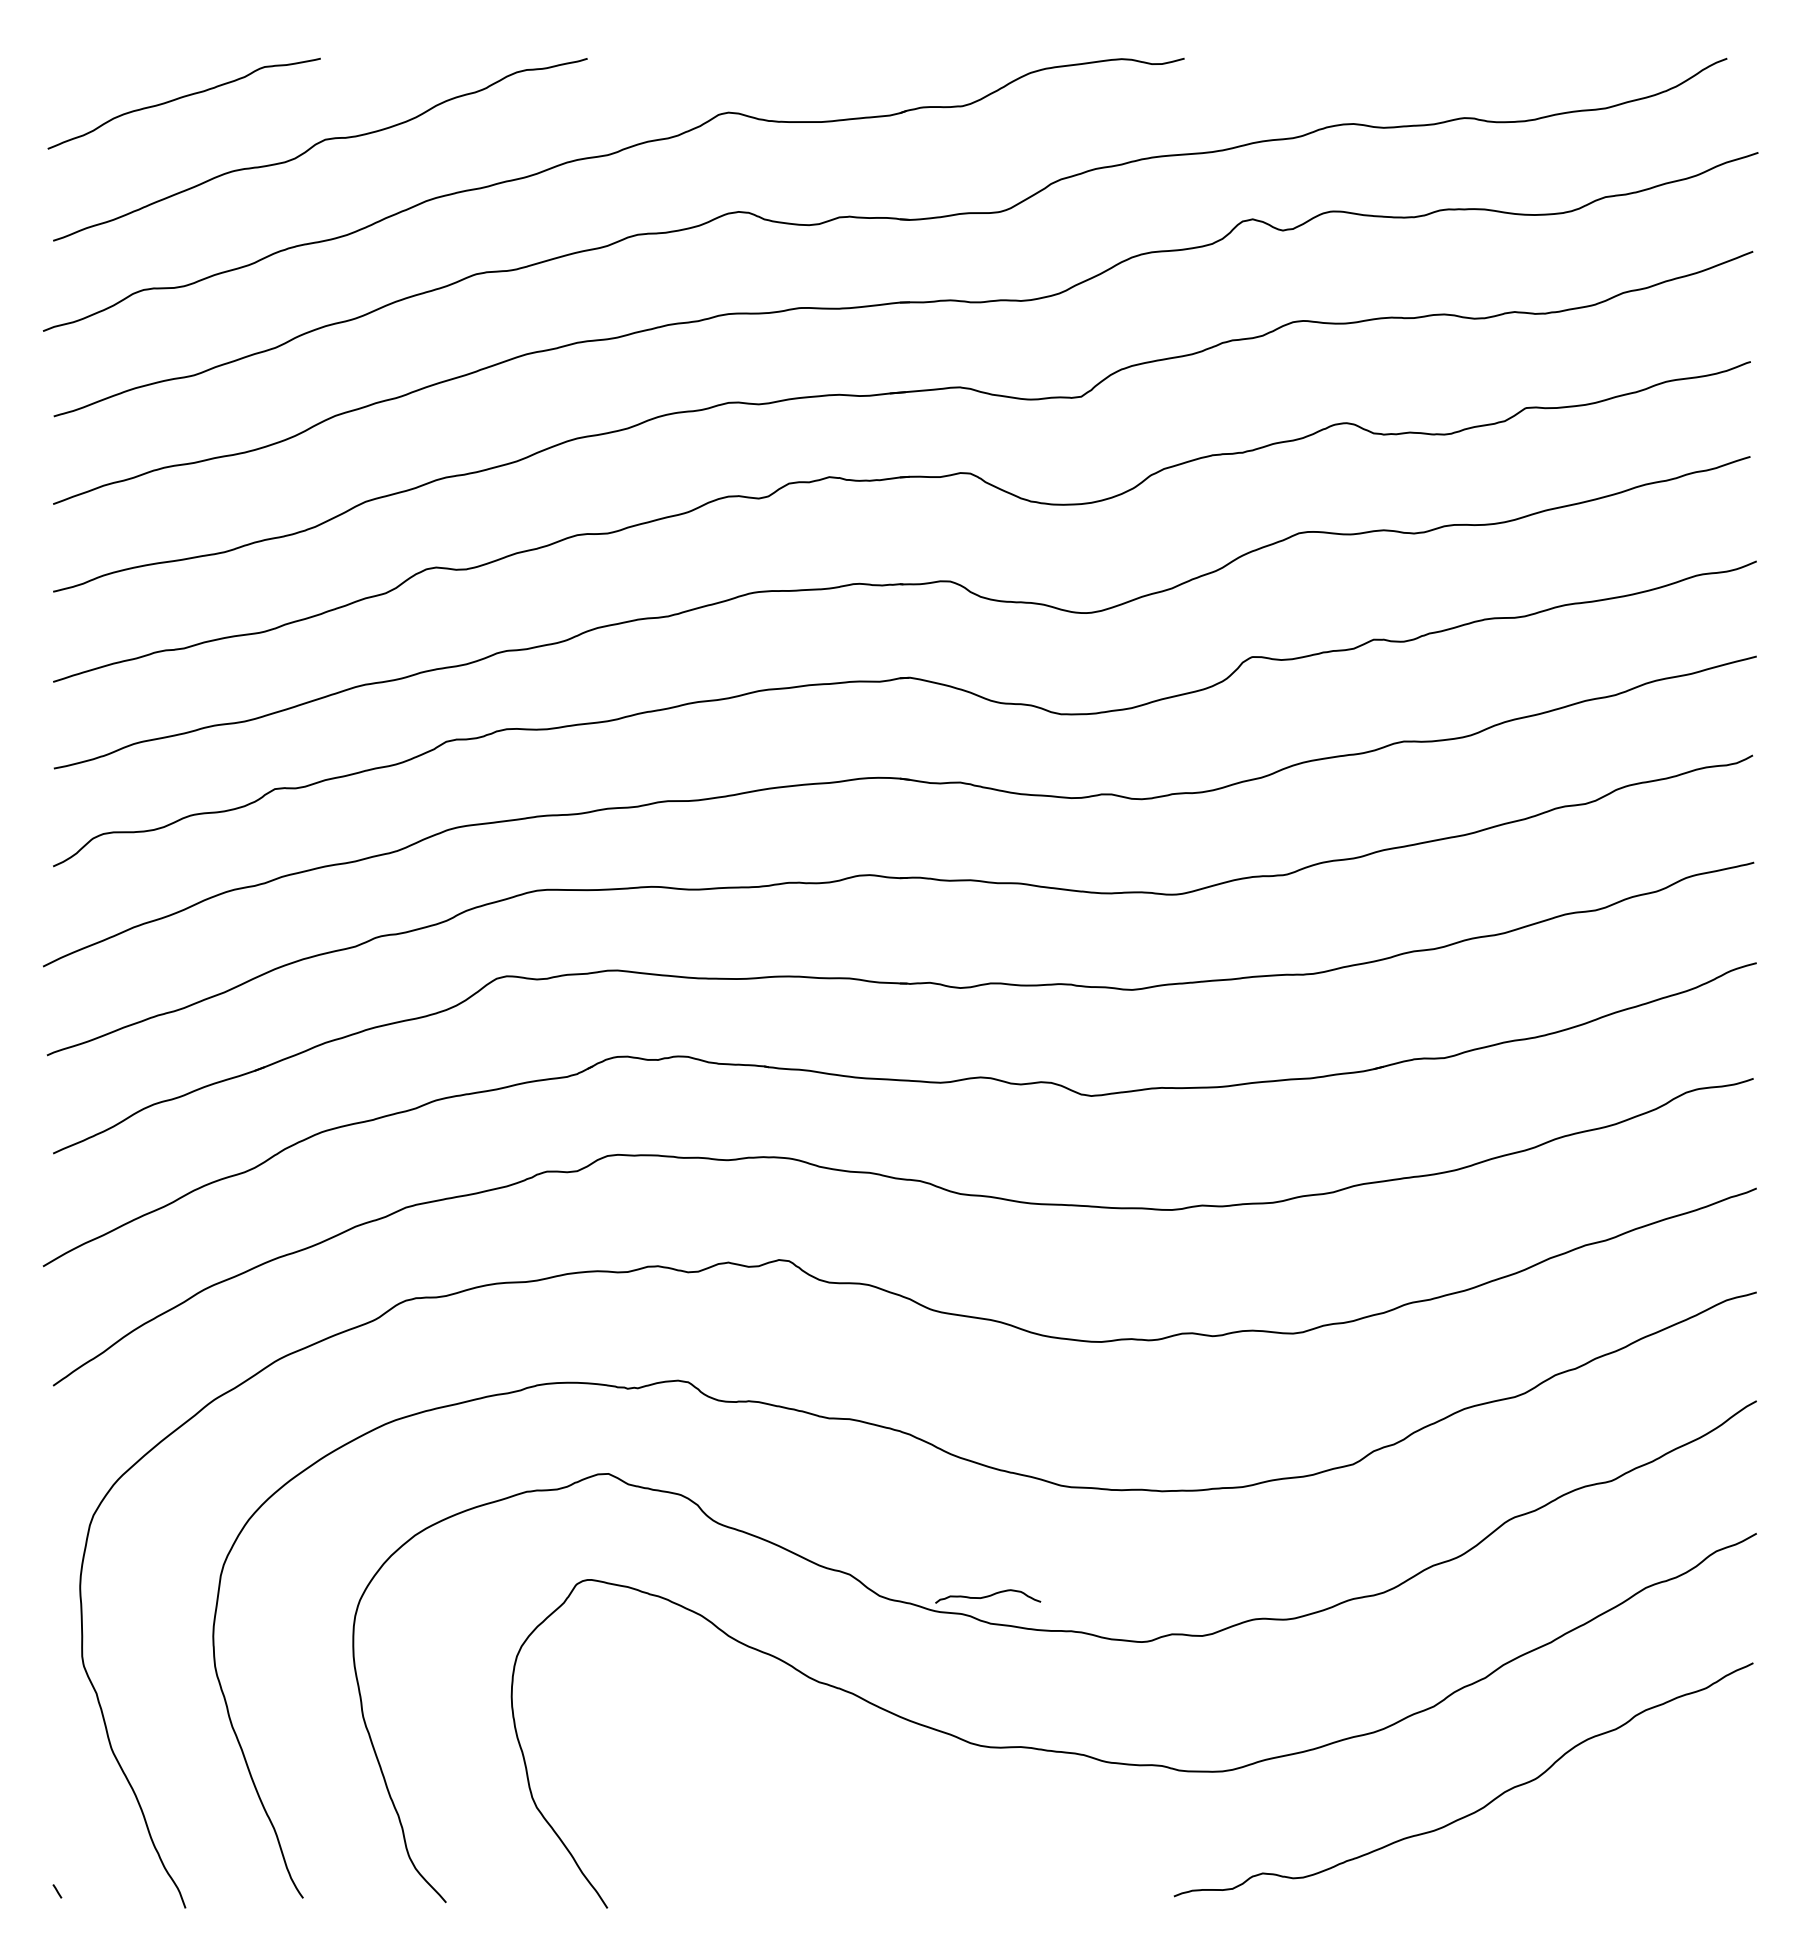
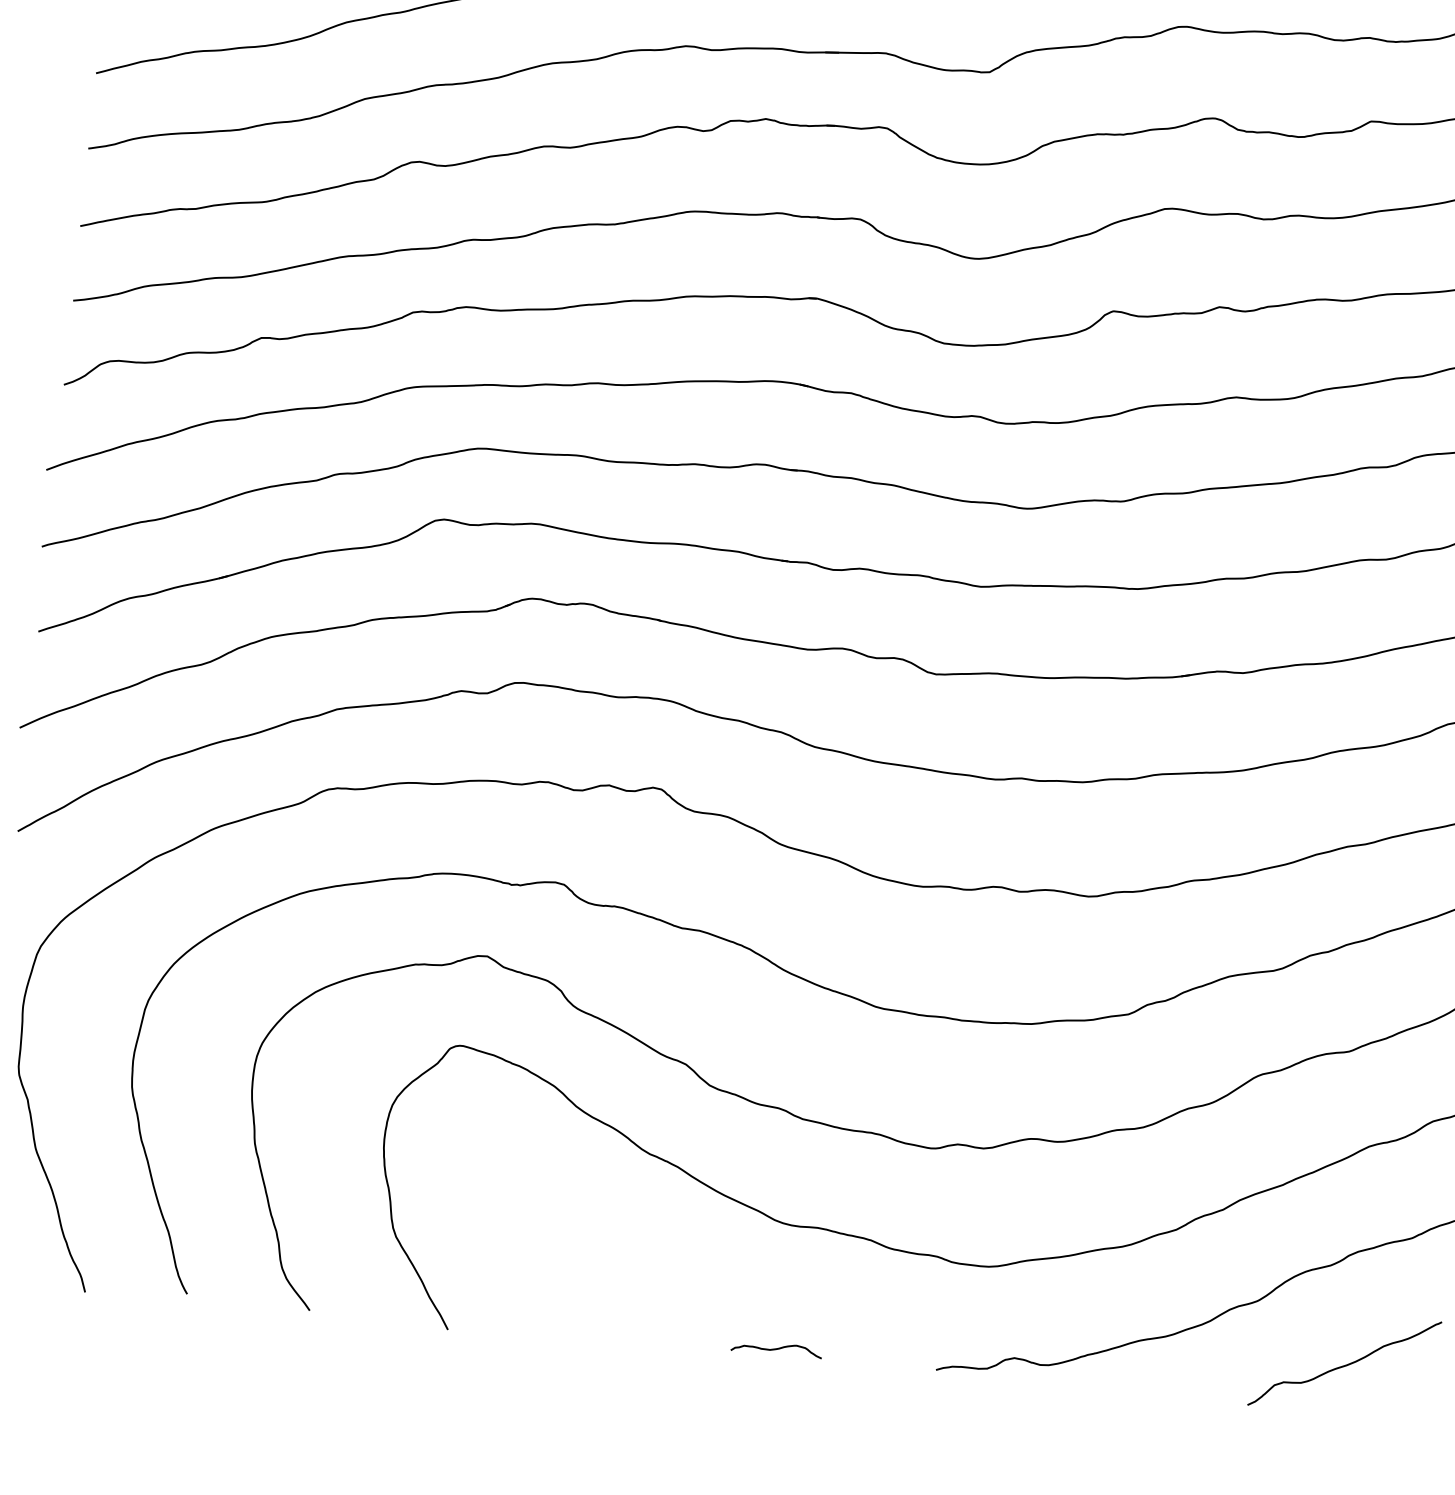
curve: (988, 1596) -> (777, 1349), moved
curve: (1643, 1842) -> (1344, 1365), added

